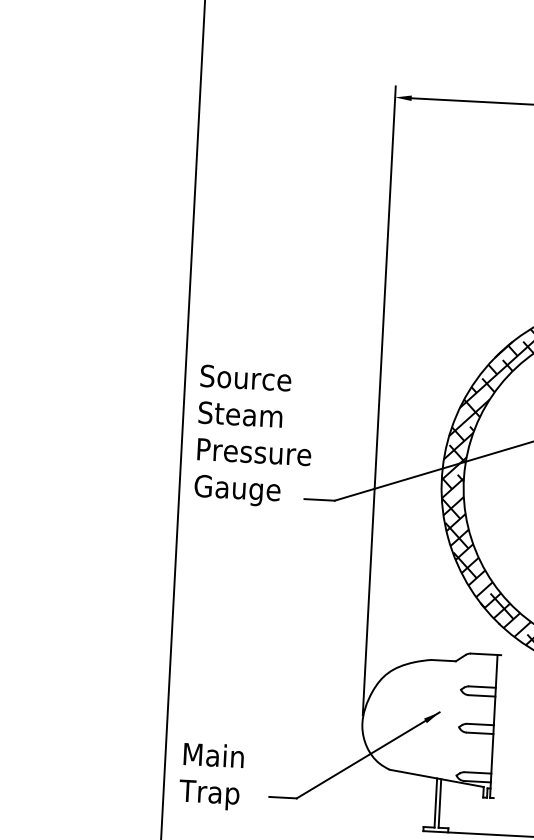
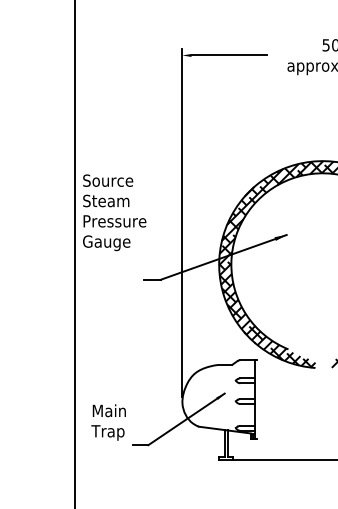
text: (254, 436) -> (114, 212), moved
text: (211, 776) -> (108, 422), moved

